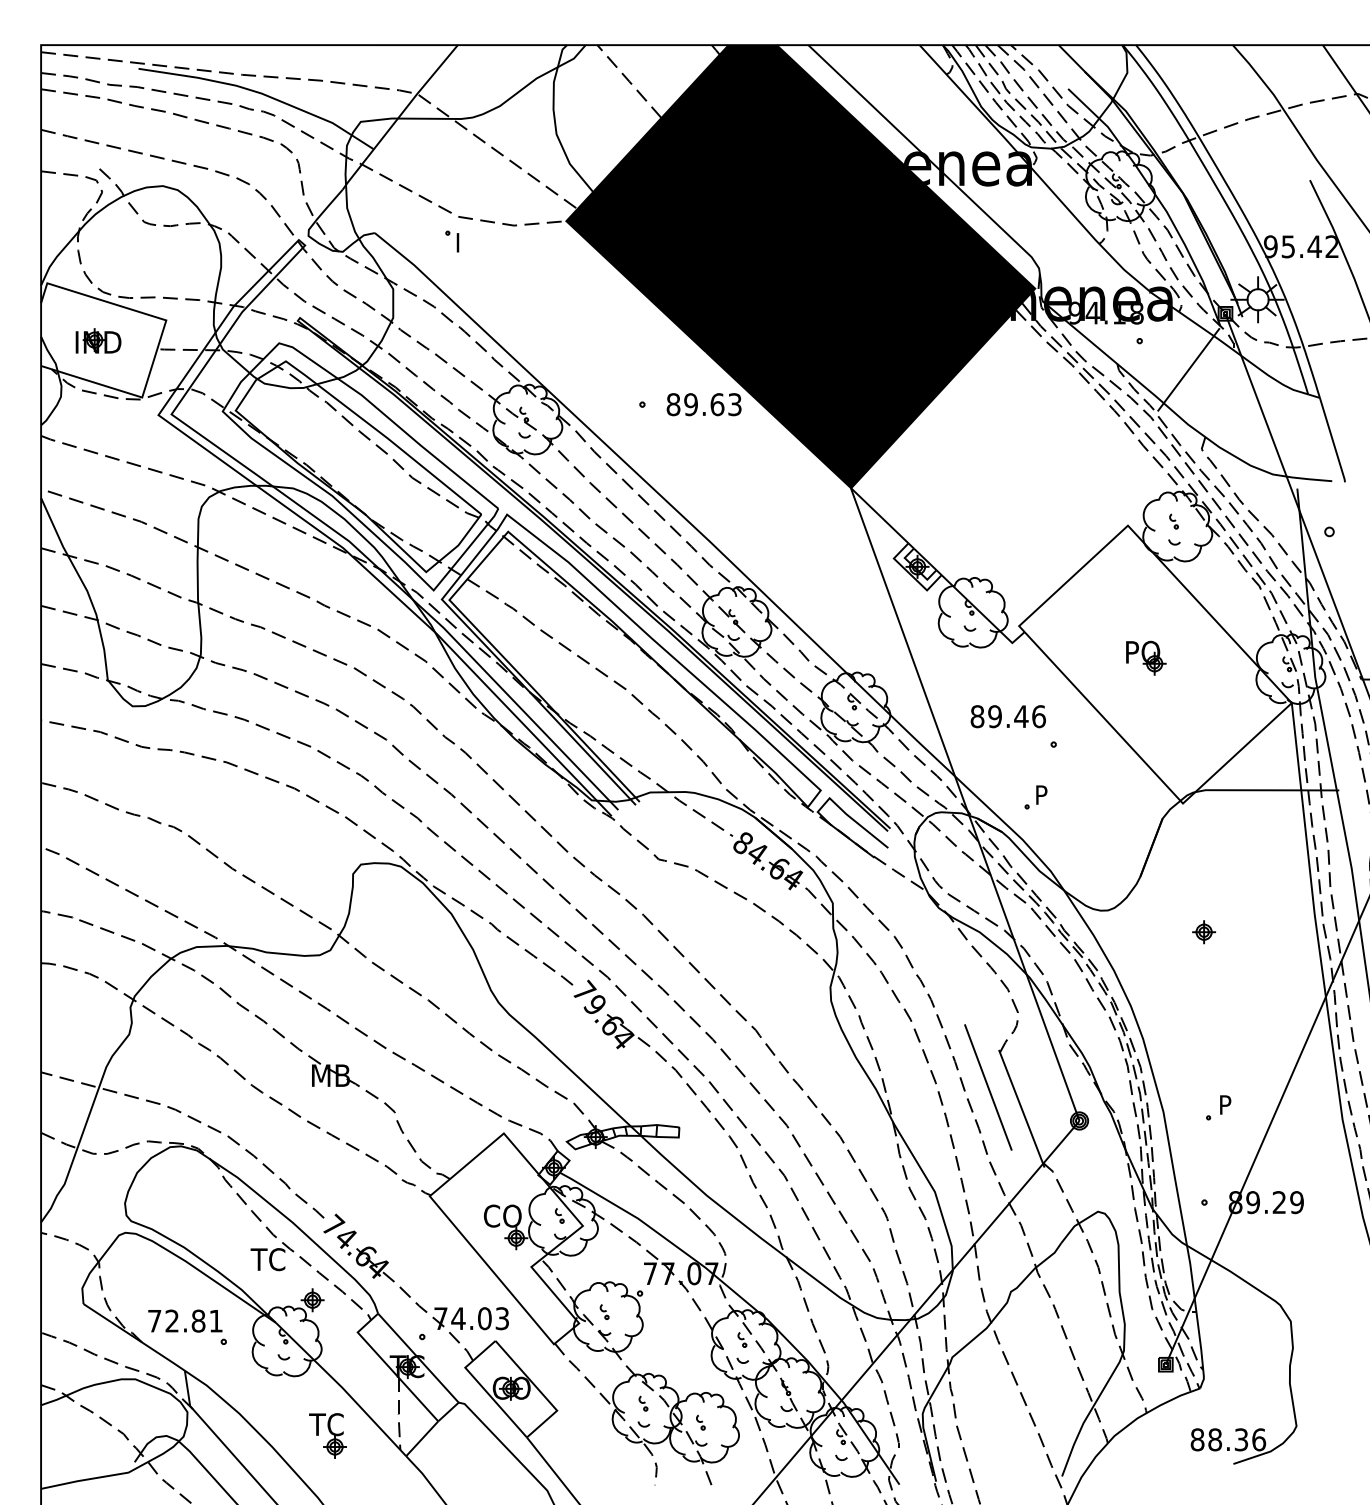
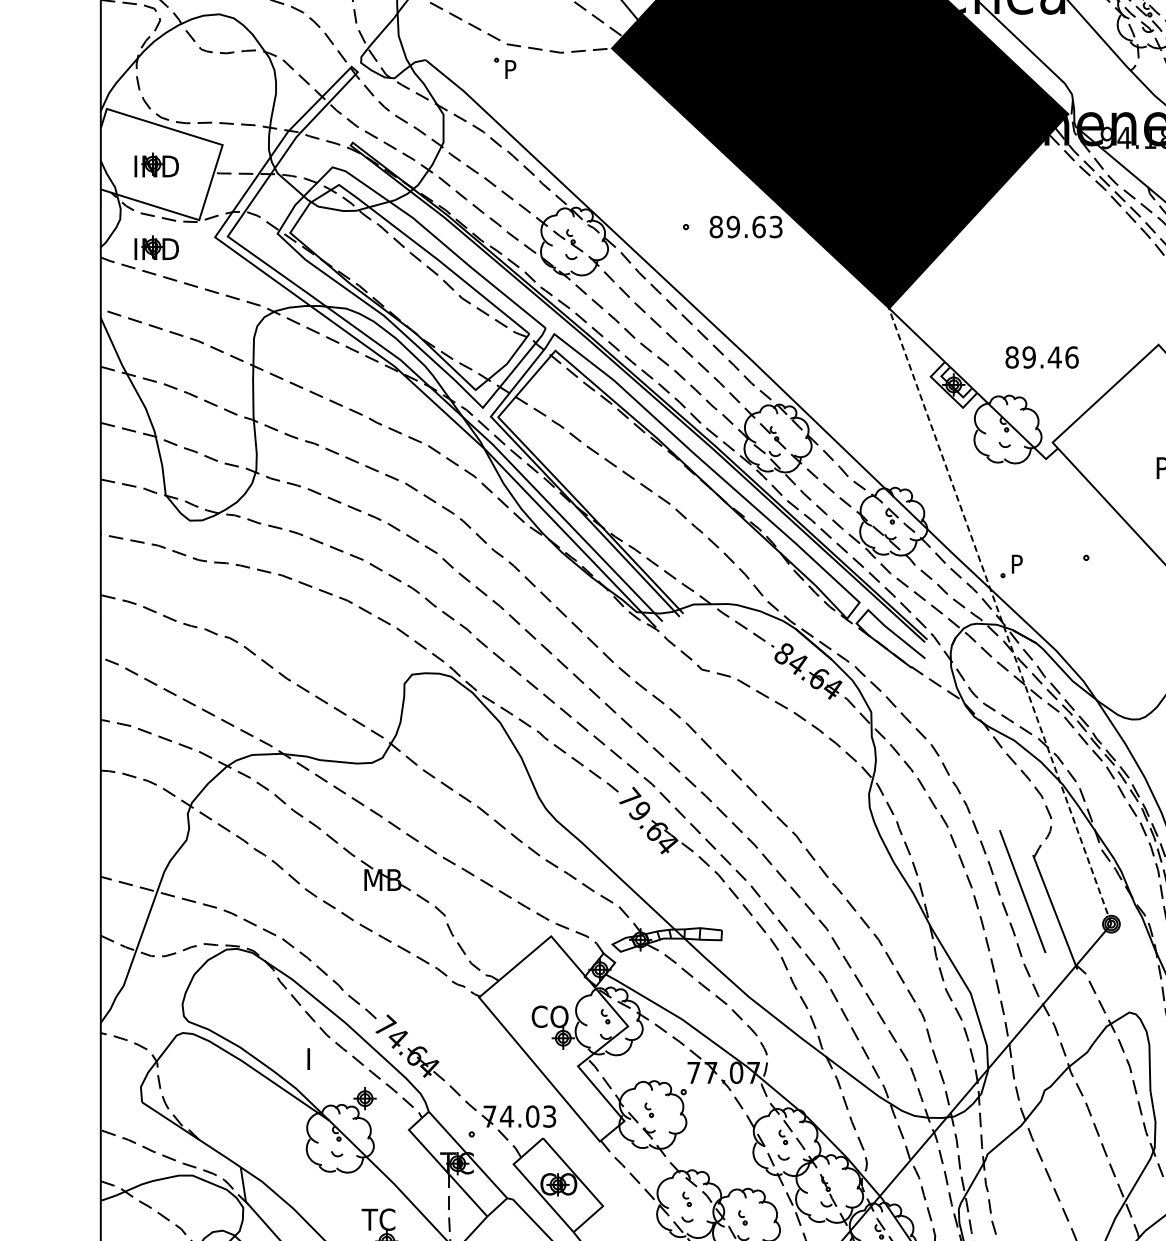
text: (463, 238) -> (511, 65), I -> P
part: (98, 425) -> (156, 247), added
text: (1007, 716) -> (1041, 357), moved
part: (1035, 797) -> (1011, 566), moved
line: (965, 804) -> (1000, 616), solid -> dashed
text: (267, 1259) -> (321, 1058), TC -> I
part: (187, 1326) -> (243, 1124), removed

